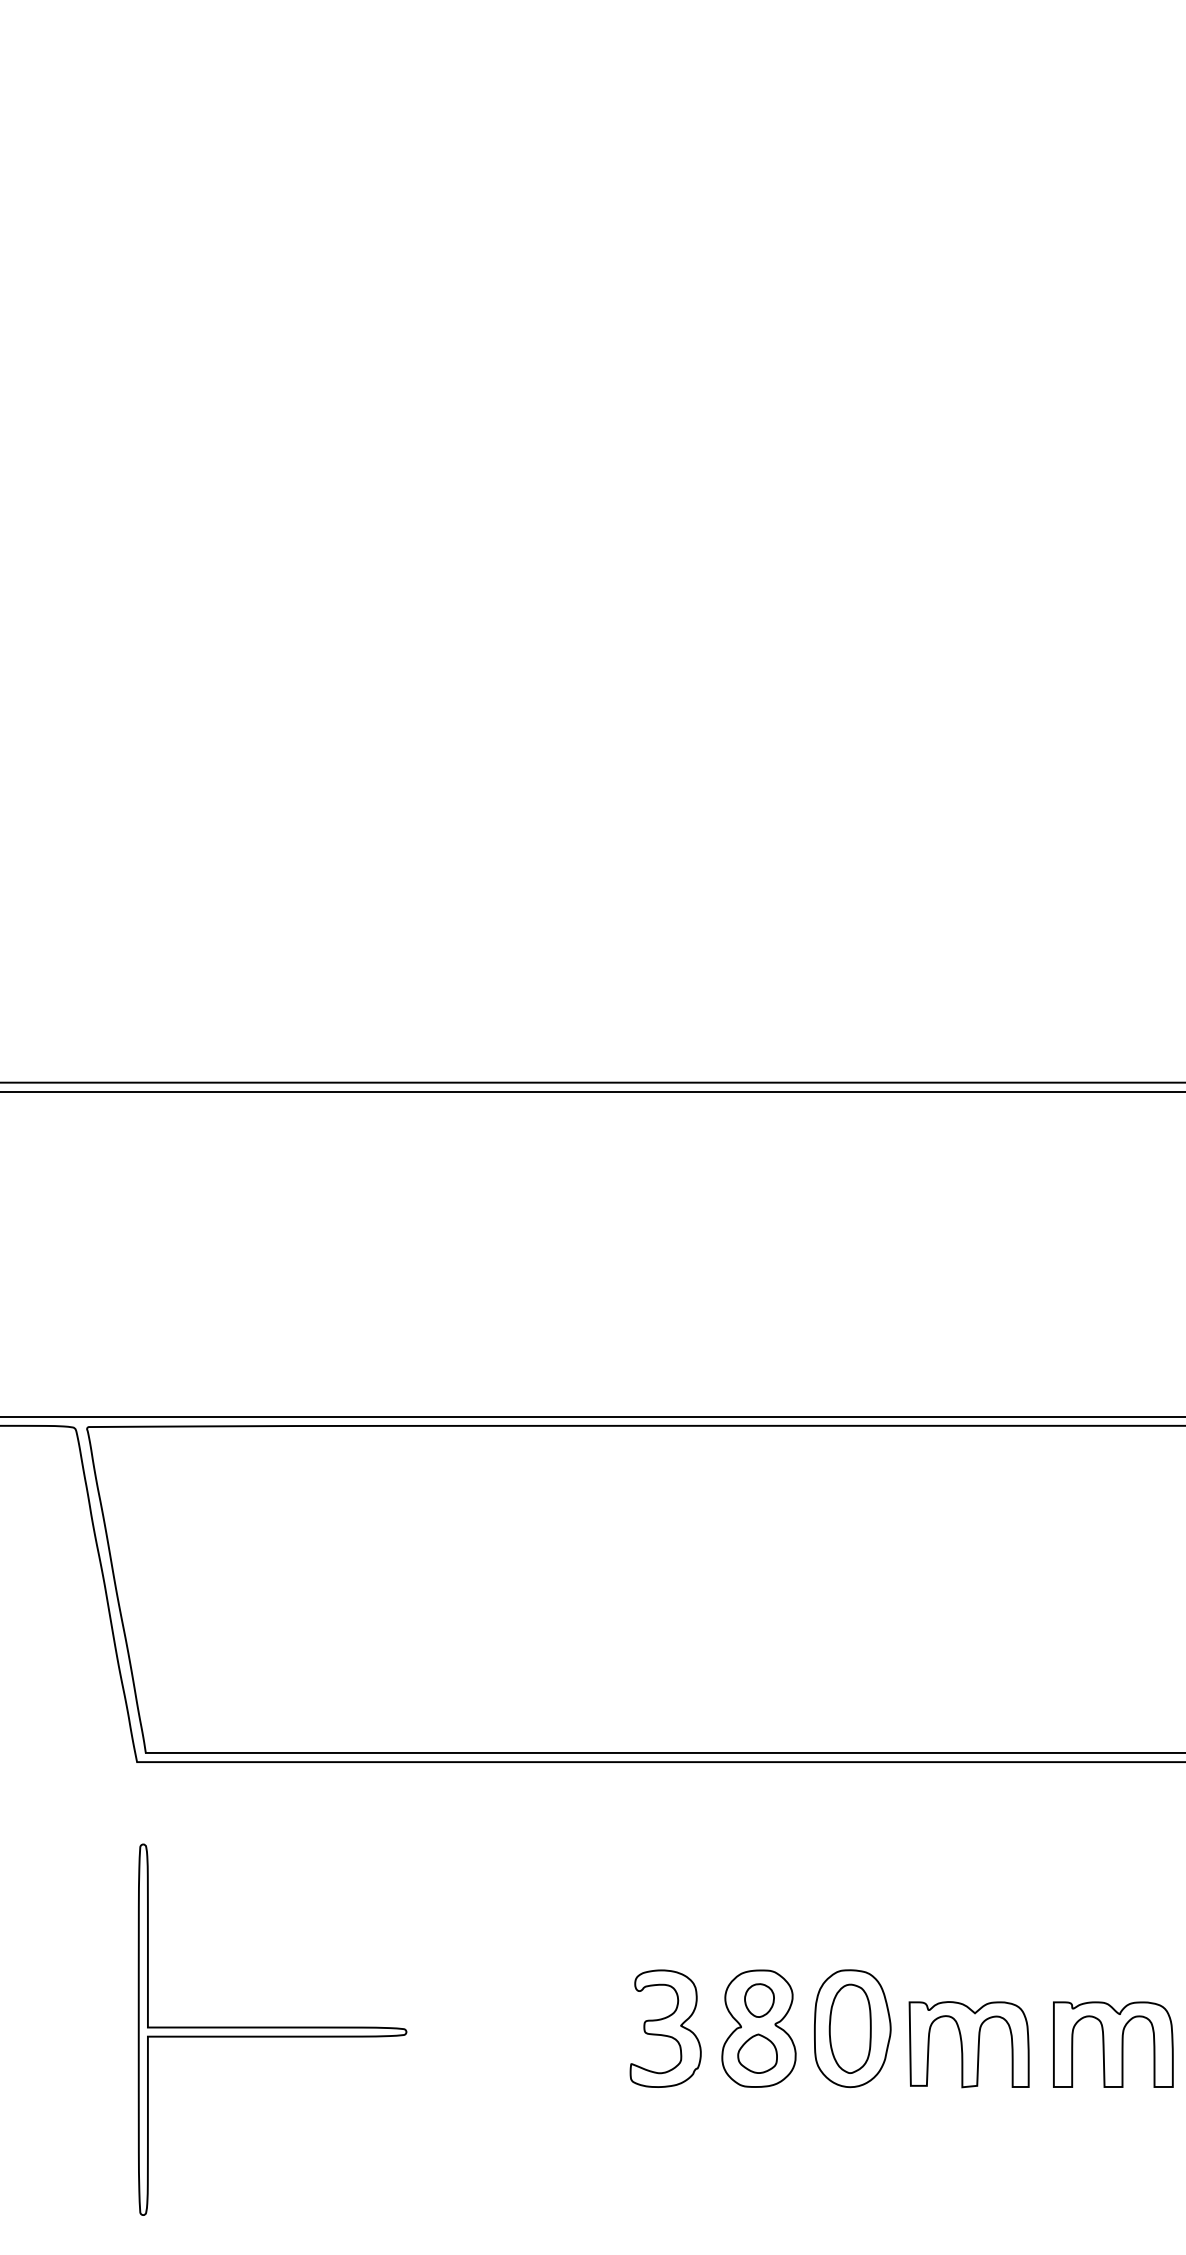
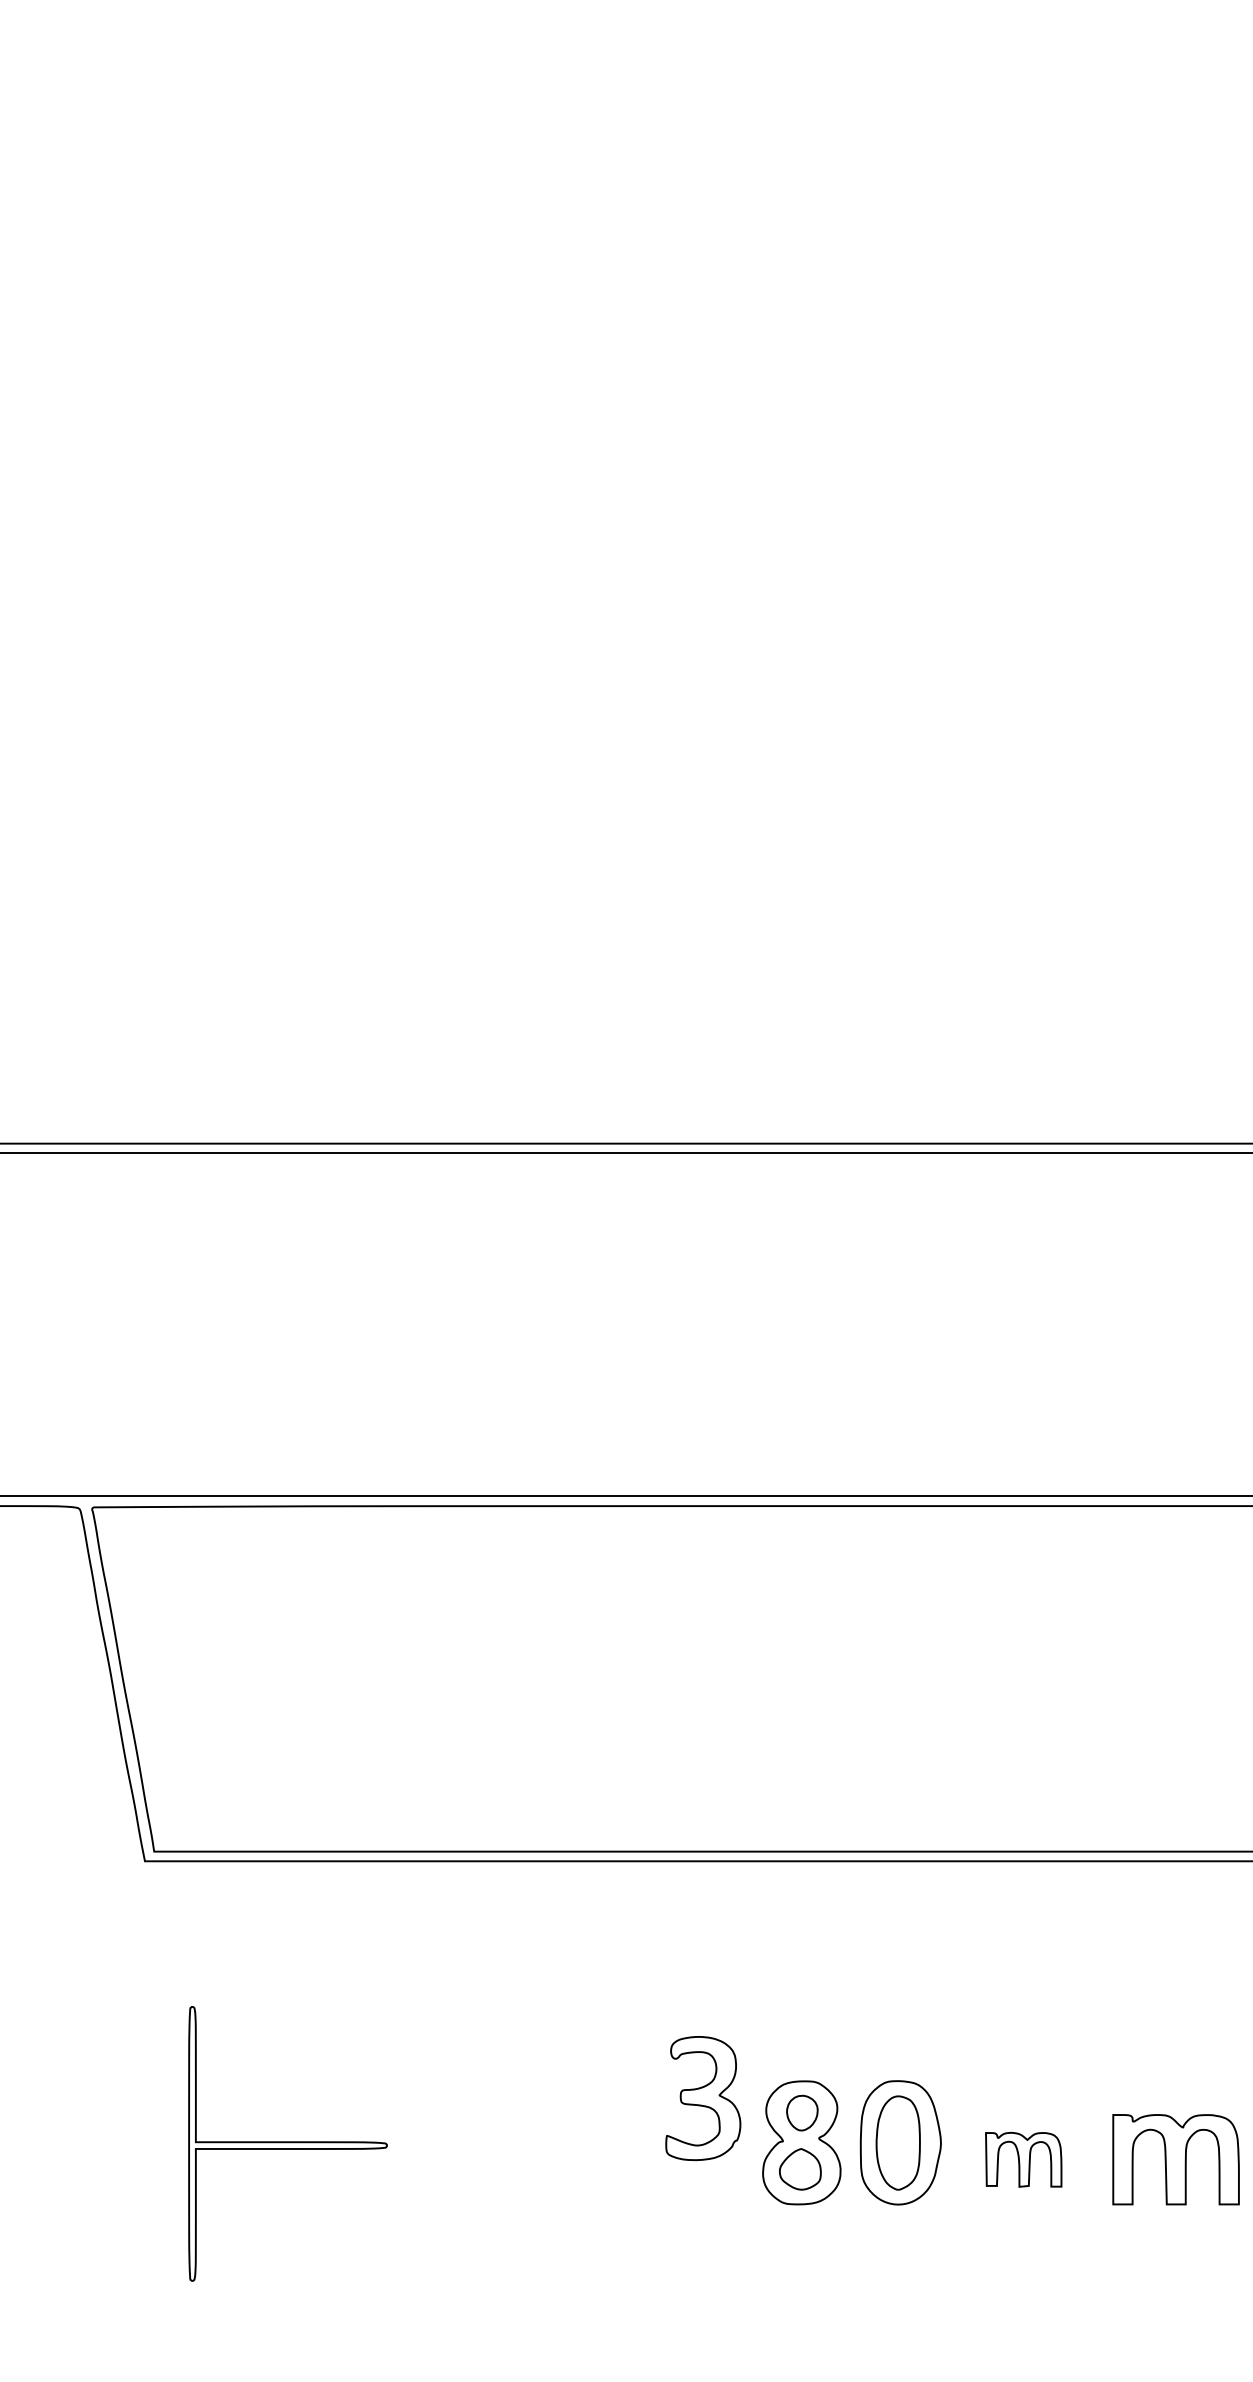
part: (665, 2028) -> (703, 2098), moved
part: (272, 2029) -> (287, 2143), size x0.7
part: (968, 2044) -> (1023, 2159), size x0.6

